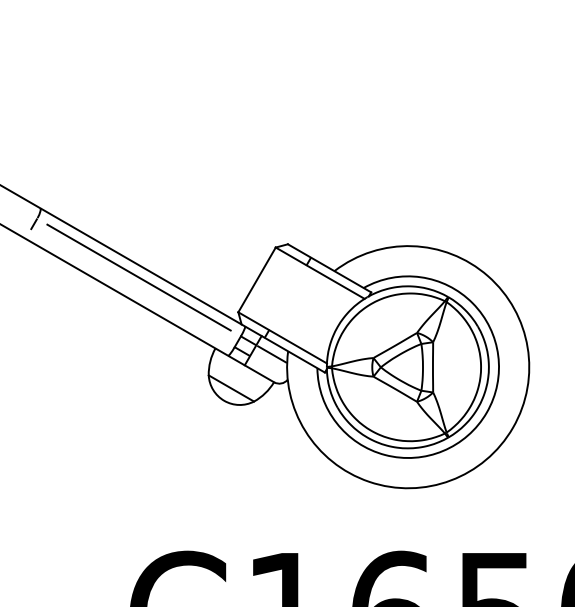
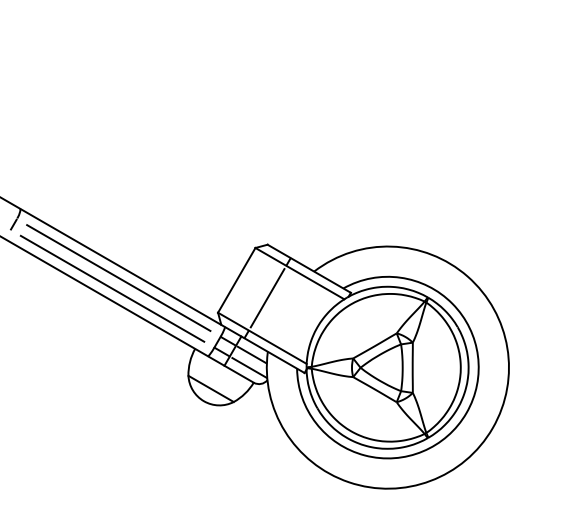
line: (132, 288) -> (112, 288), added
line: (287, 297) -> (267, 297), added
line: (269, 367) -> (249, 367), added

